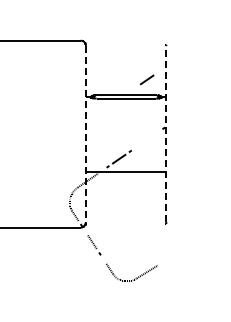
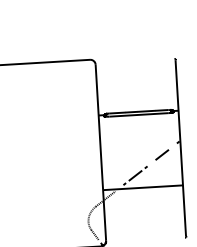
line: (147, 79) -> (162, 154), moved
line: (166, 133) -> (181, 147), dashed -> solid
line: (86, 134) -> (101, 153), dashed -> solid

